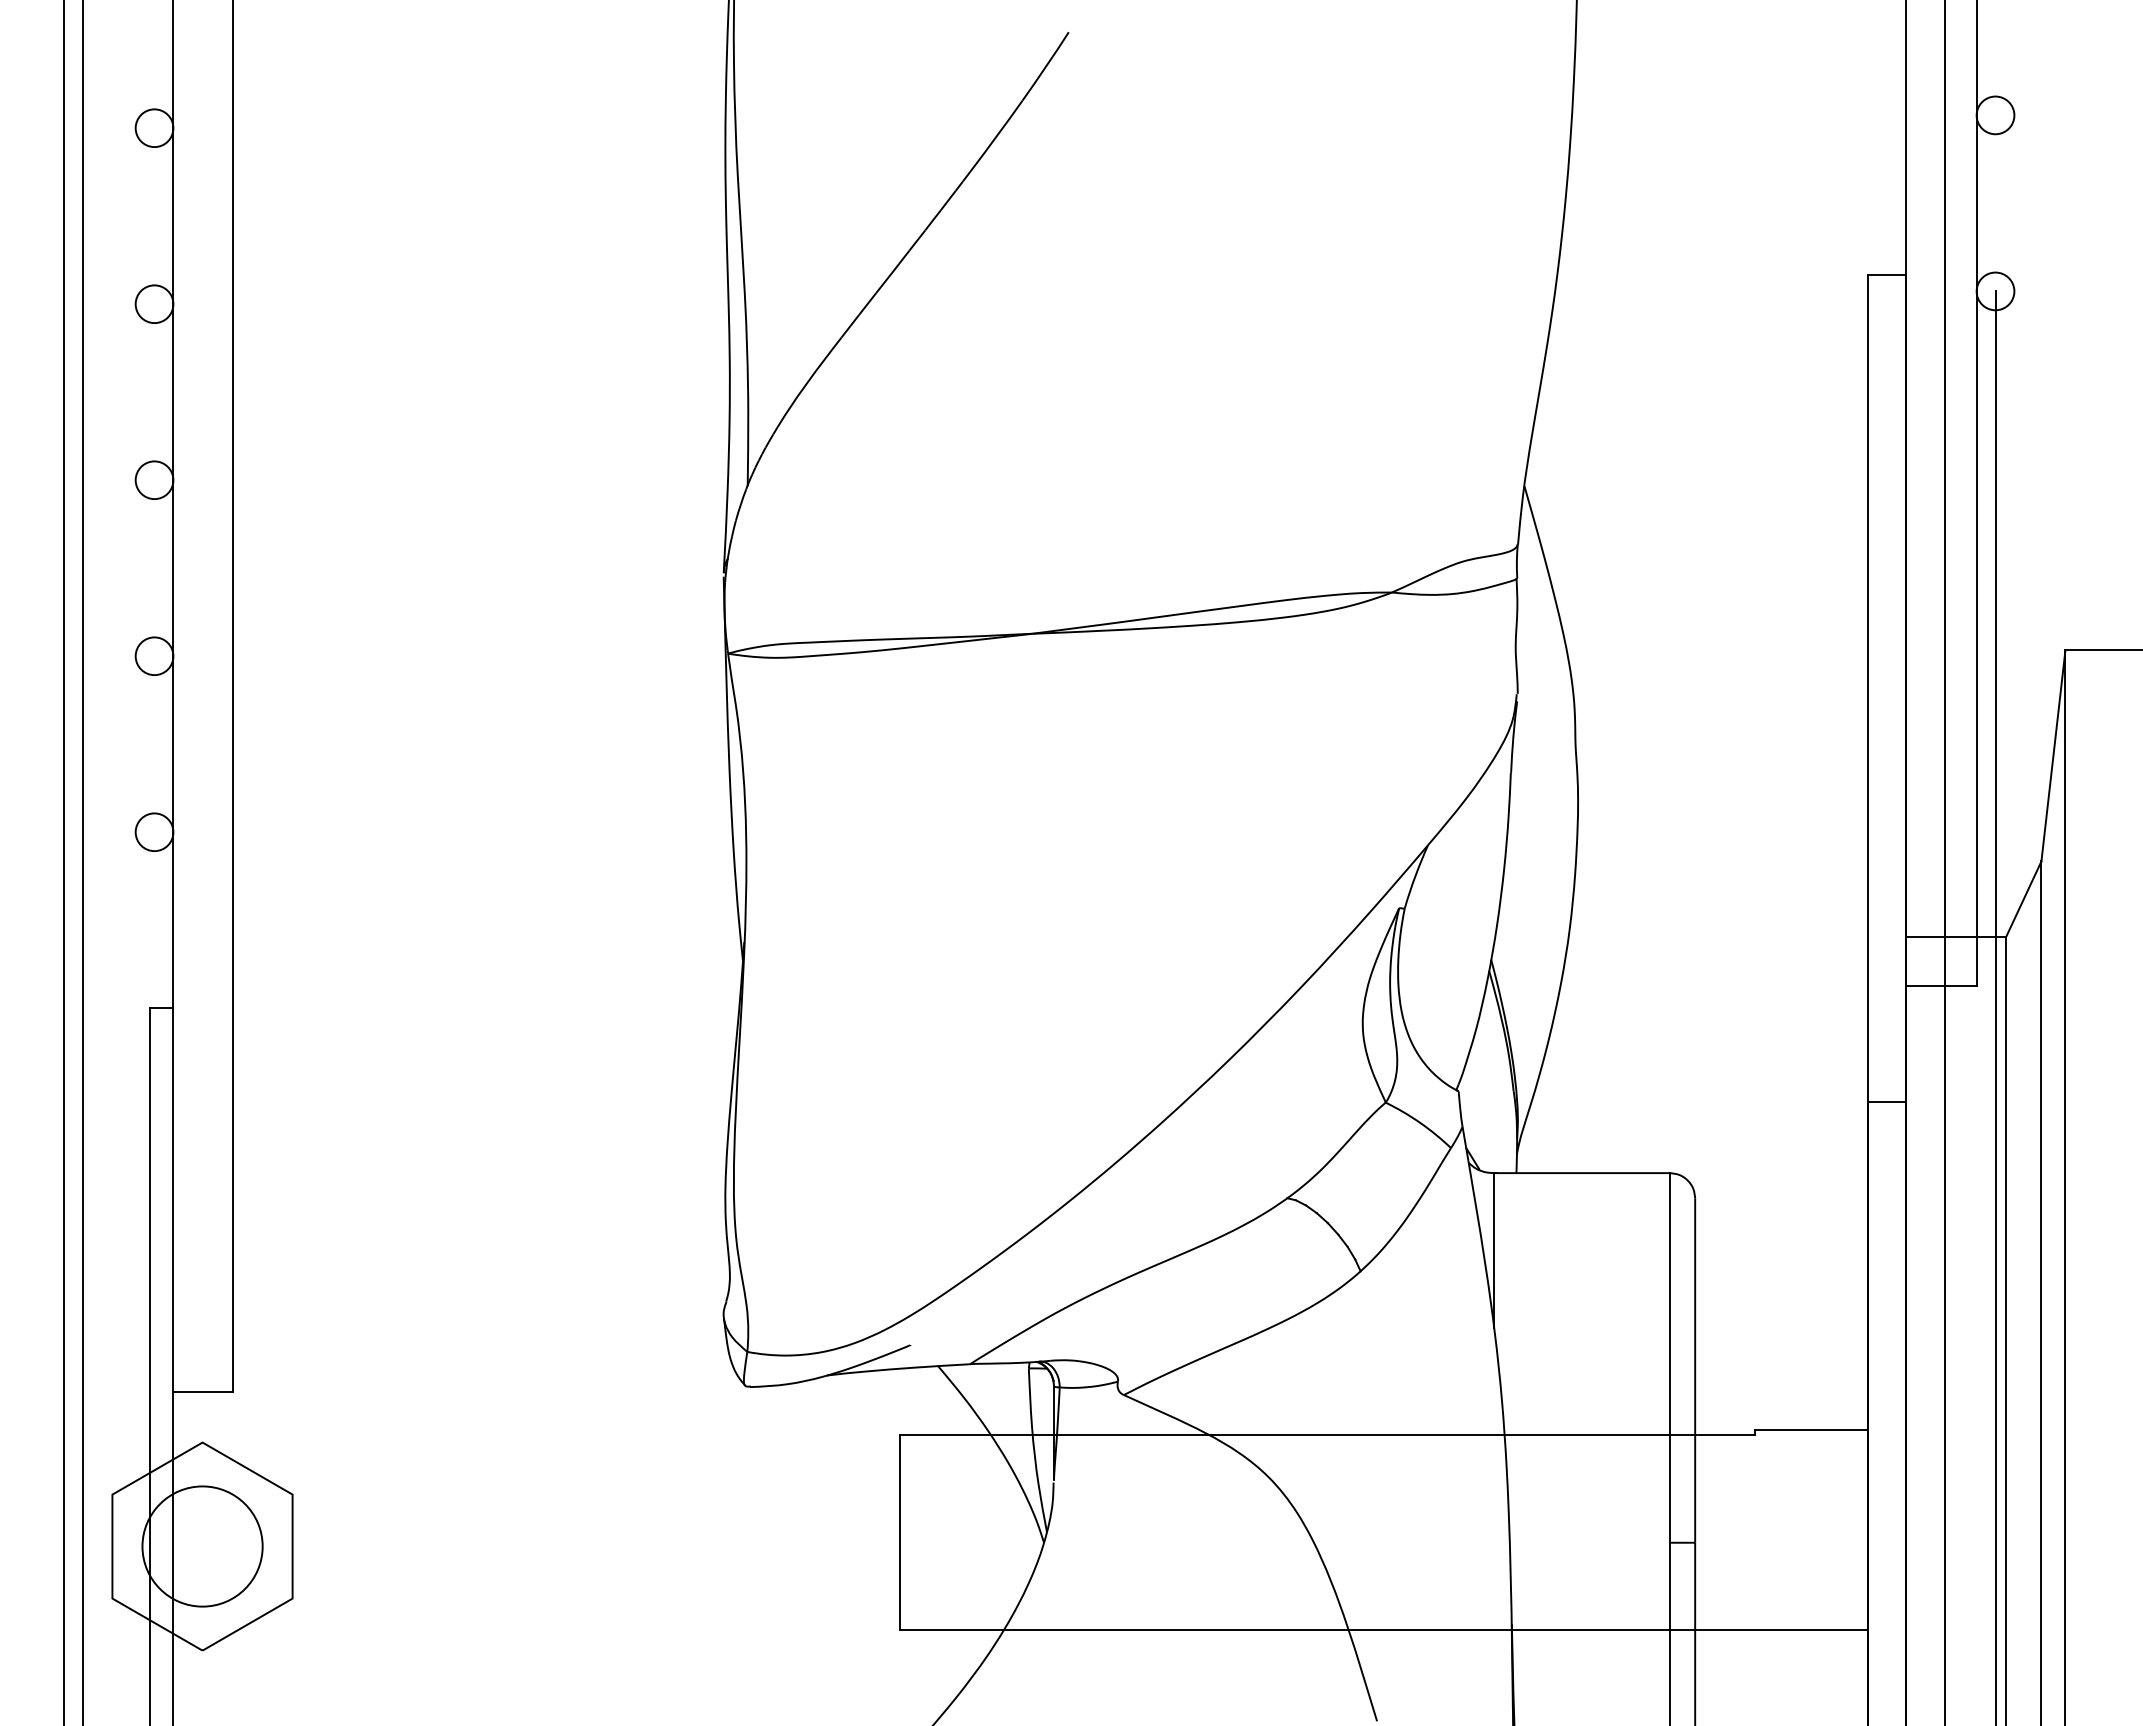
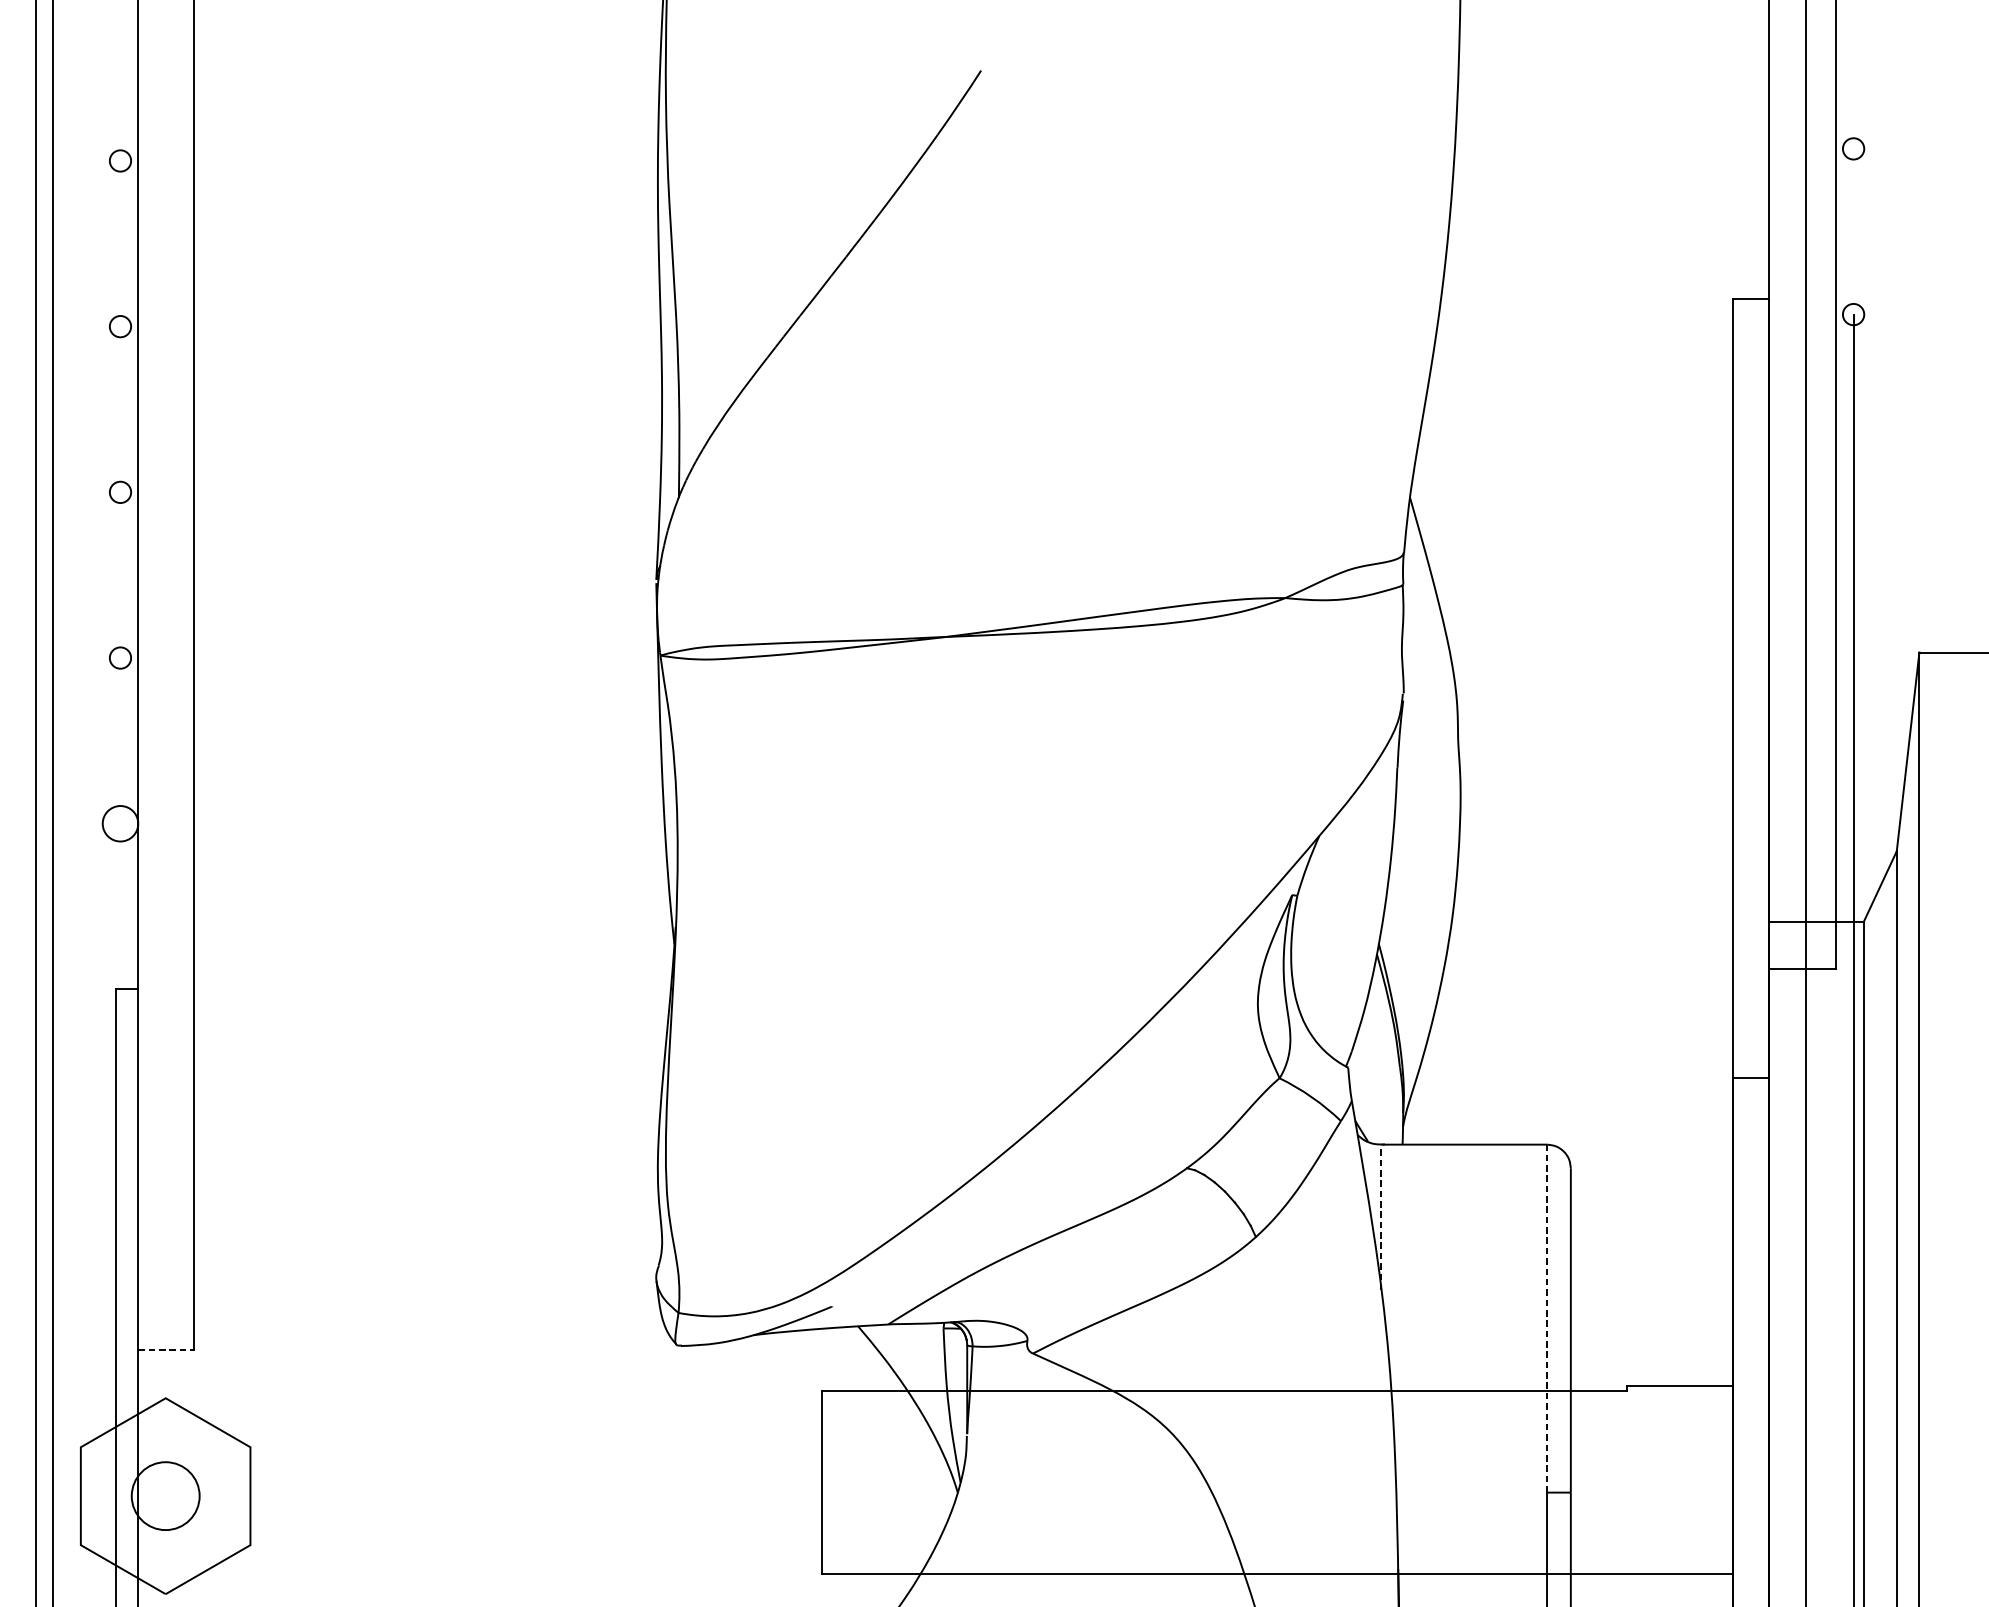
circle: (1995, 115) -> (1853, 148), size x0.6
circle: (154, 128) -> (120, 161), size x0.6
circle: (1995, 291) -> (1853, 314), size x0.6
circle: (154, 304) -> (120, 326), size x0.6
circle: (154, 480) -> (120, 492), size x0.6
circle: (154, 656) -> (120, 658), size x0.6
line: (1494, 1250) -> (1381, 1217), solid -> dashed
line: (1670, 1357) -> (1547, 1318), solid -> dashed
line: (202, 1391) -> (165, 1350), solid -> dashed
circle: (202, 1546) -> (165, 1496), size x0.6

